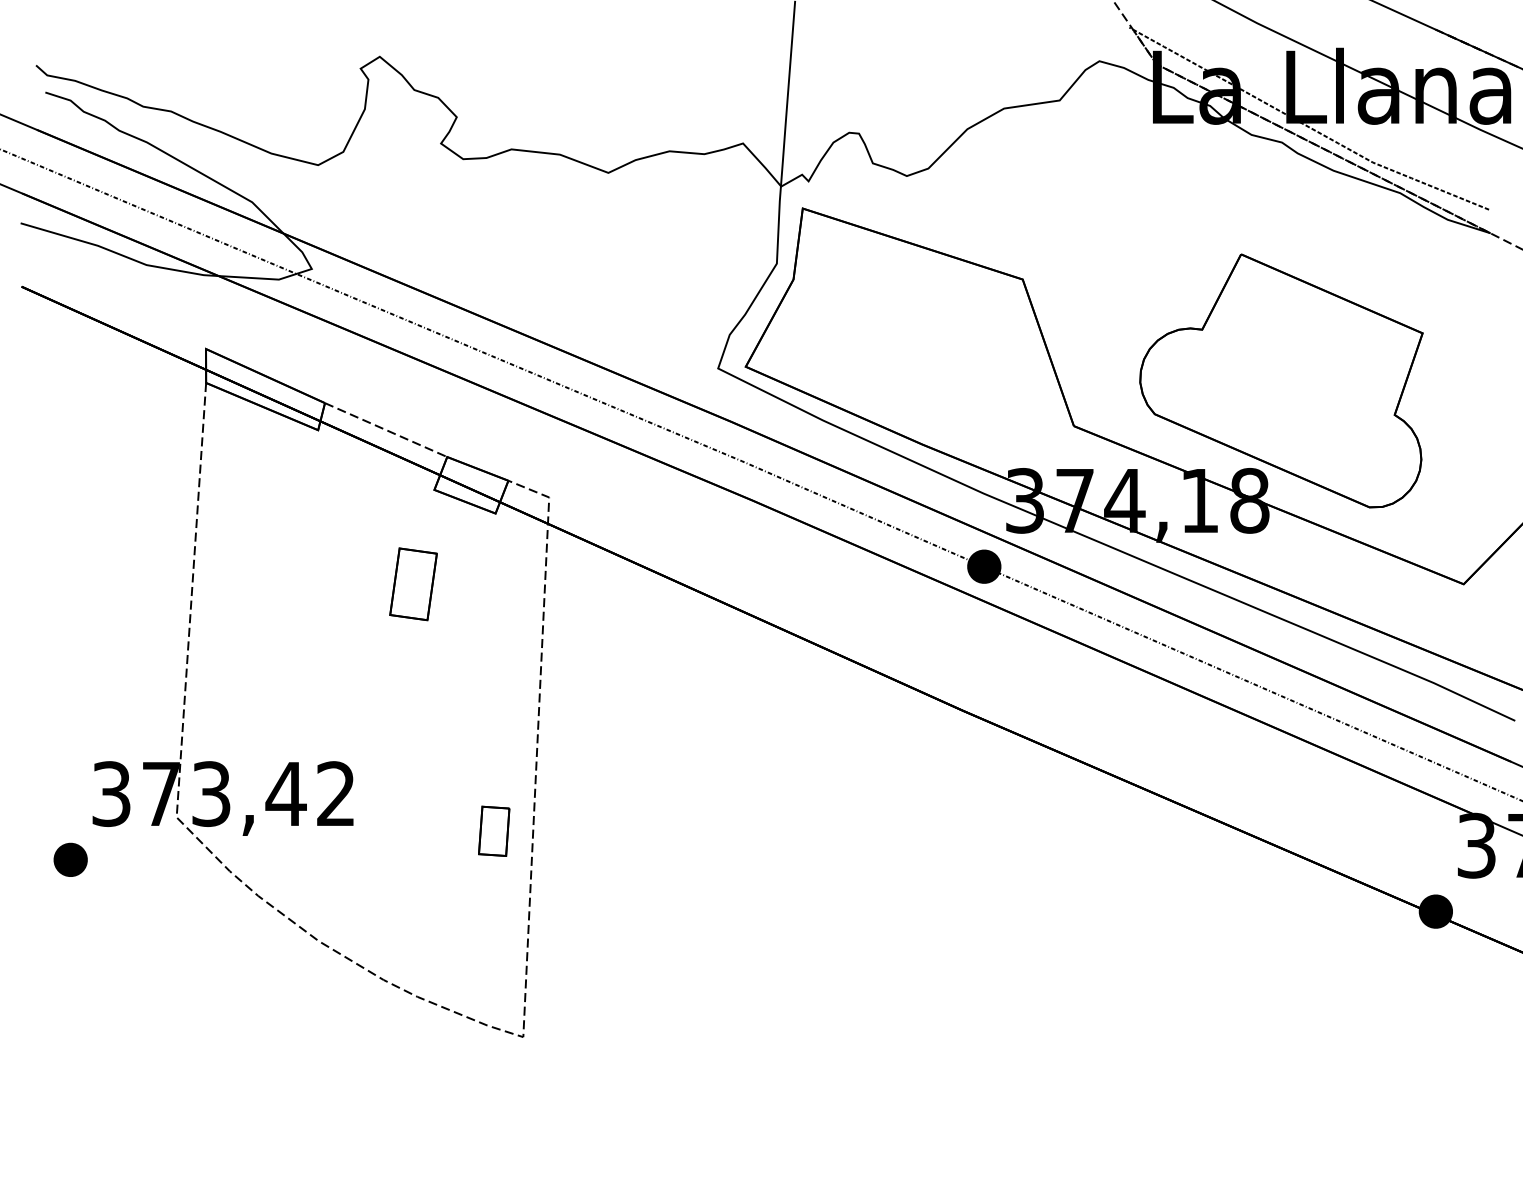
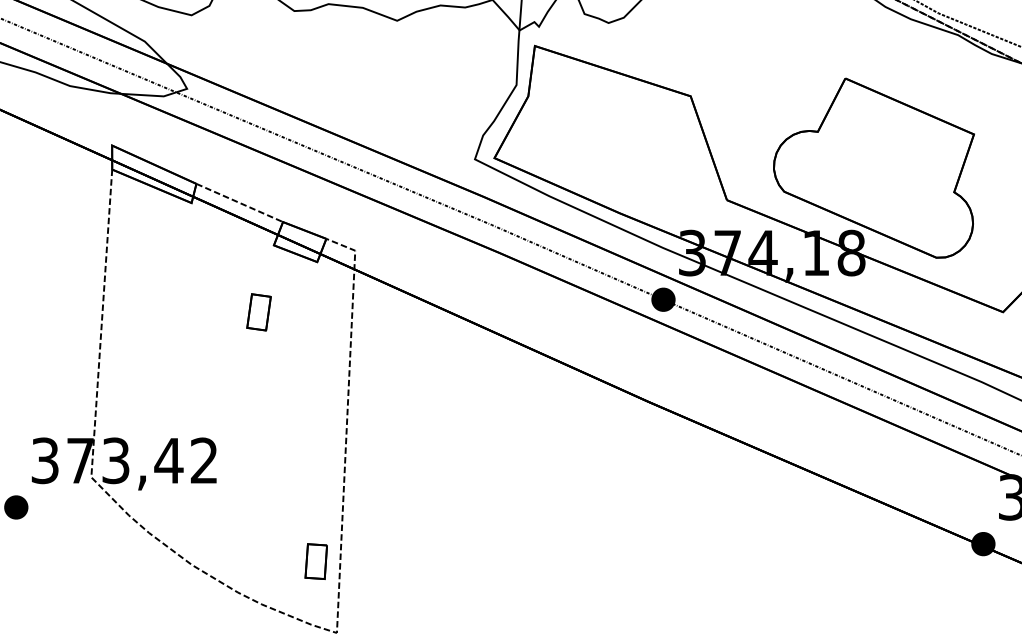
part: (412, 584) -> (258, 312), size x0.71
part: (494, 830) -> (316, 561), moved

